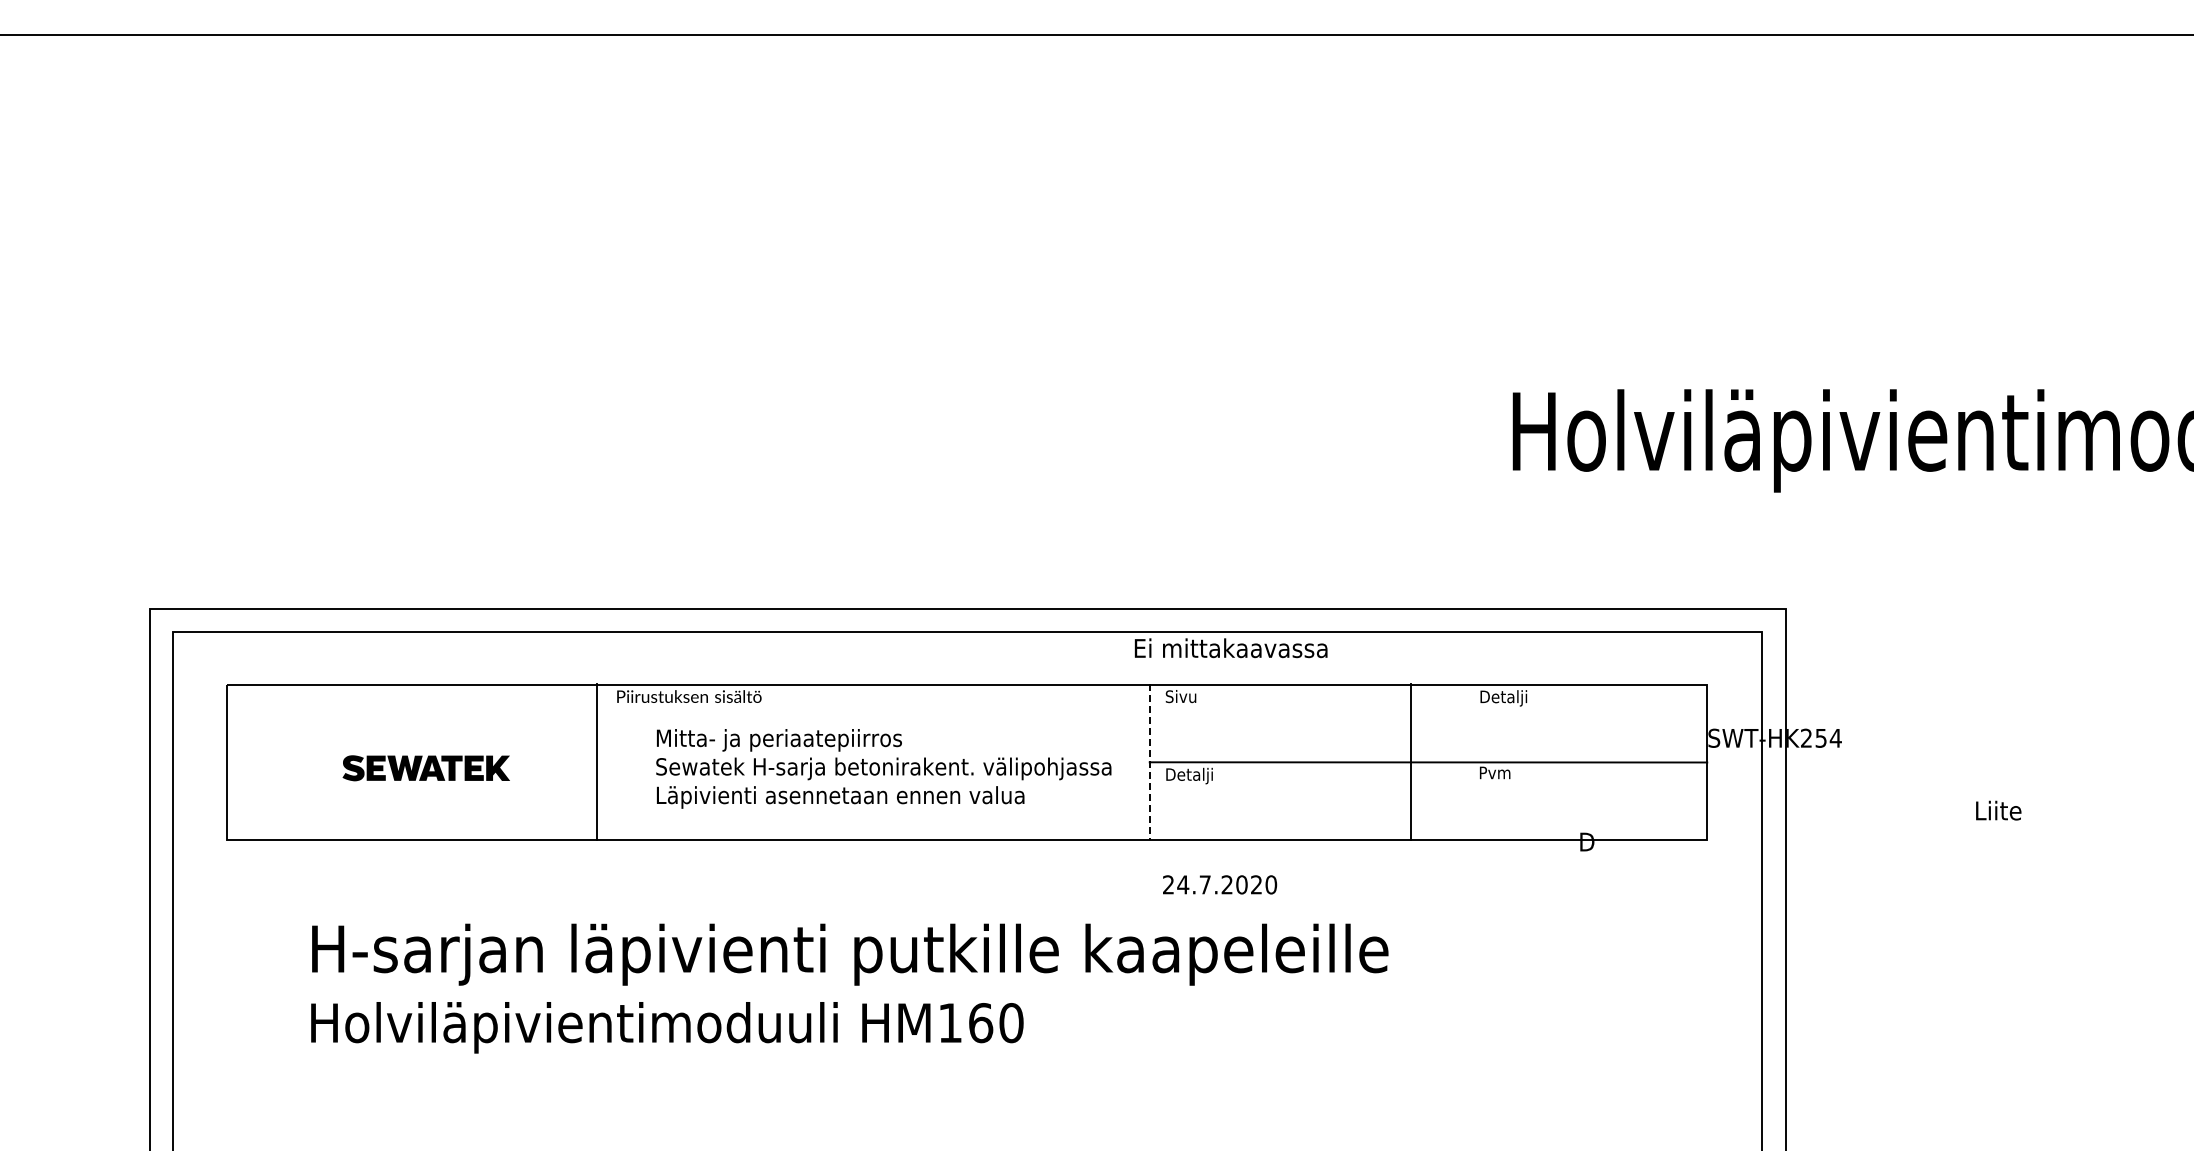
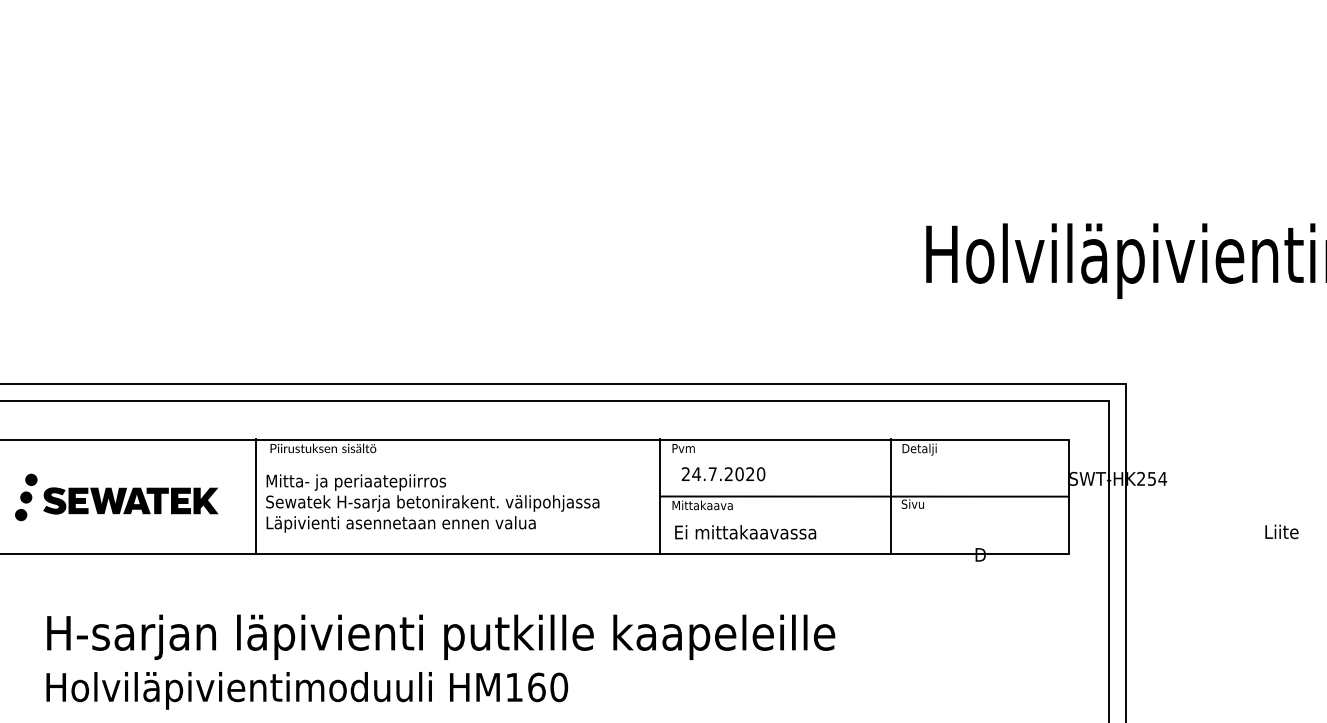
text: (1230, 648) -> (745, 532), moved
text: (1180, 696) -> (682, 448), Sivu -> Pvm
fill: (290, 739) -> (31, 479), added
line: (1149, 762) -> (660, 496), dashed -> solid
line: (1411, 762) -> (891, 496), moved
fill: (283, 763) -> (26, 497), added
part: (425, 767) -> (130, 500), size x1.43
text: (883, 768) -> (432, 503), moved
text: (1494, 772) -> (912, 503), Pvm -> Sivu
text: (1207, 775) -> (702, 506), Detalji -> Mittakaava
fill: (276, 787) -> (21, 514), added
text: (1220, 884) -> (723, 473), moved

